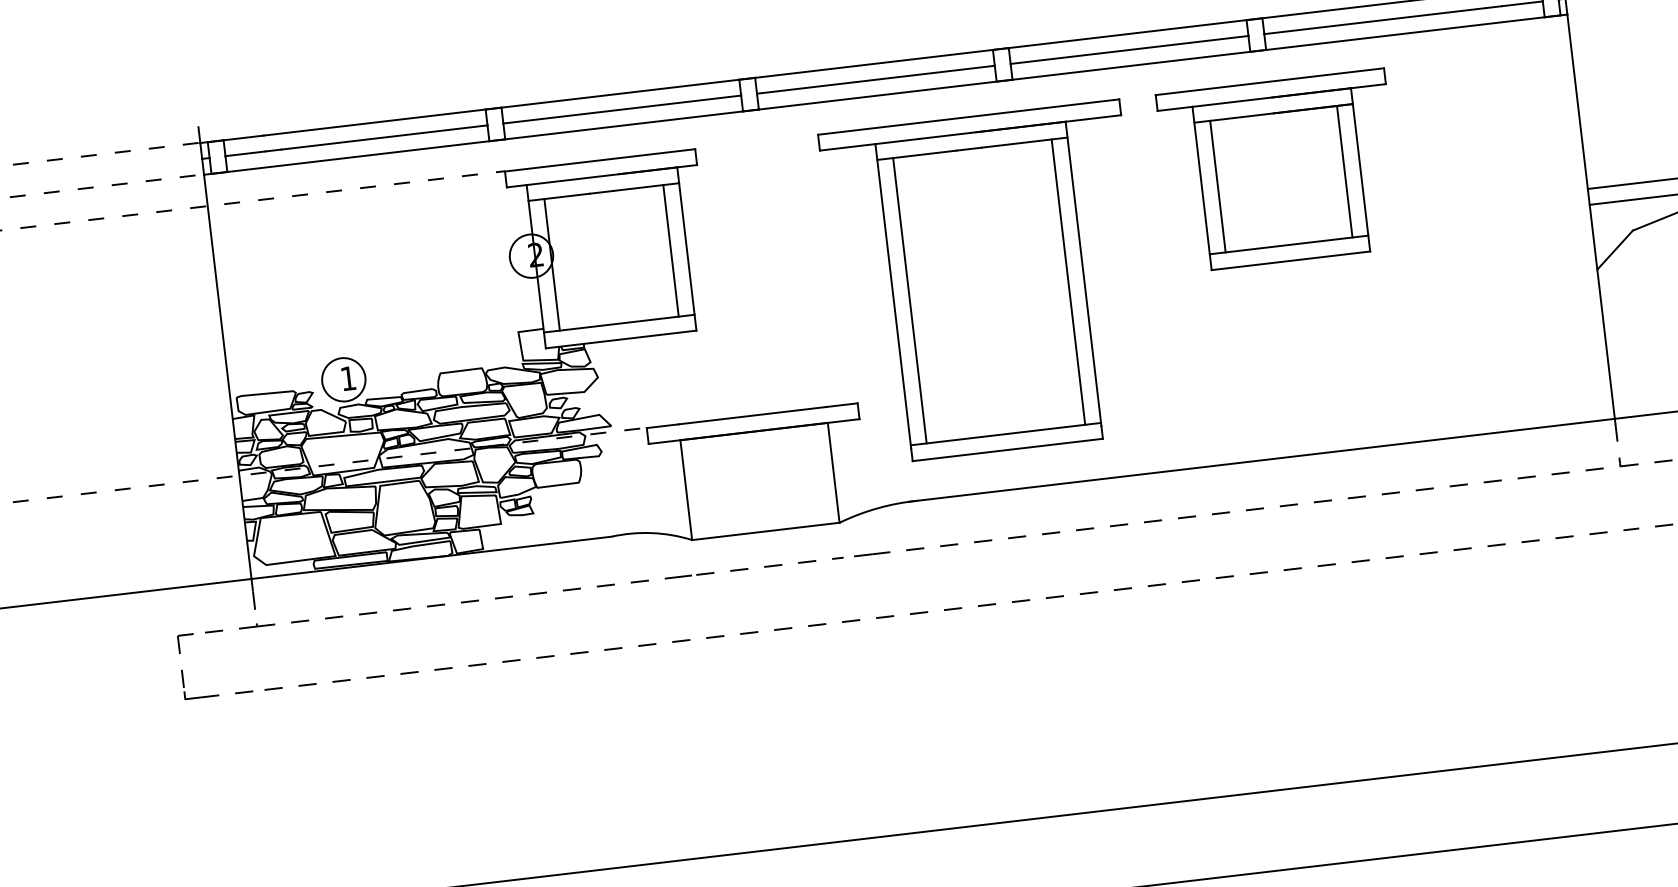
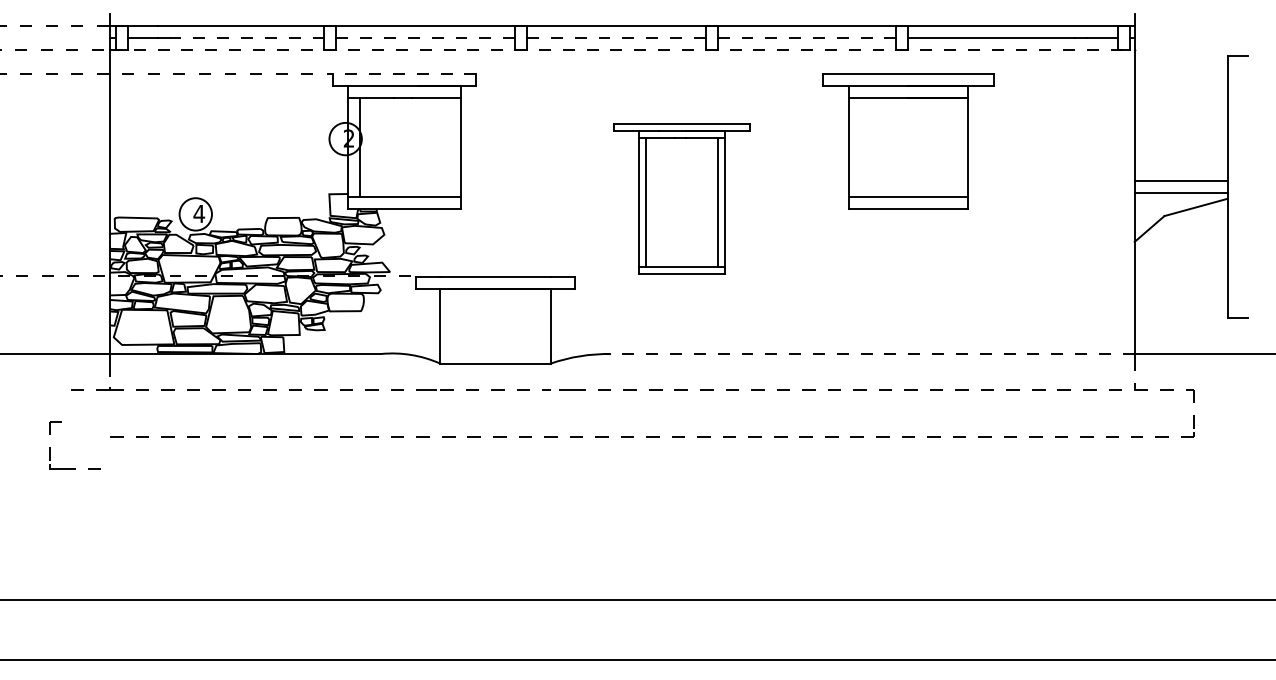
line: (1130, 50) -> (807, 38), solid -> dashed
line: (876, 80) -> (616, 38), solid -> dashed
line: (885, 95) -> (622, 50), solid -> dashed
line: (623, 109) -> (426, 38), solid -> dashed
line: (385, 137) -> (247, 38), solid -> dashed
line: (599, 161) -> (404, 74), solid -> dashed
line: (1343, 170) -> (955, 146), removed
line: (1217, 185) -> (860, 146), removed
line: (670, 249) -> (449, 146), removed
part: (987, 282) -> (681, 198), size x0.6
text: (348, 378) -> (199, 213), 1 -> 4
line: (1260, 461) -> (868, 354), solid -> dashed
part: (217, 694) -> (74, 468), moved

